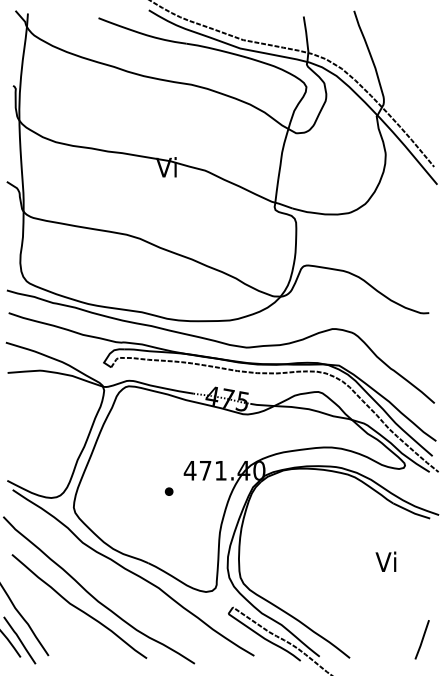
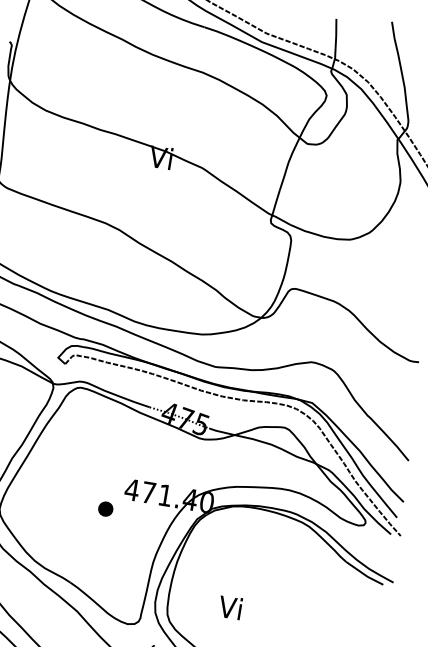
part: (168, 491) -> (104, 508), size x1.6
text: (385, 561) -> (229, 607), moved

